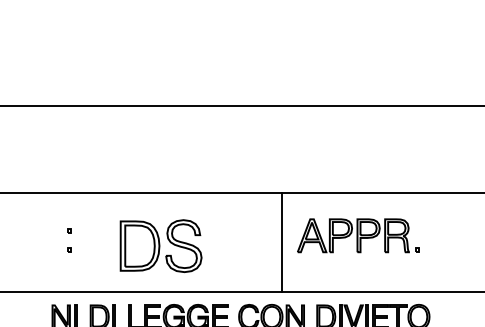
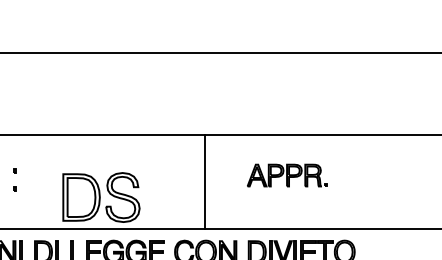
part: (358, 235) -> (287, 175), size x0.7
line: (281, 242) -> (204, 181), moved
part: (160, 245) -> (100, 196), moved

